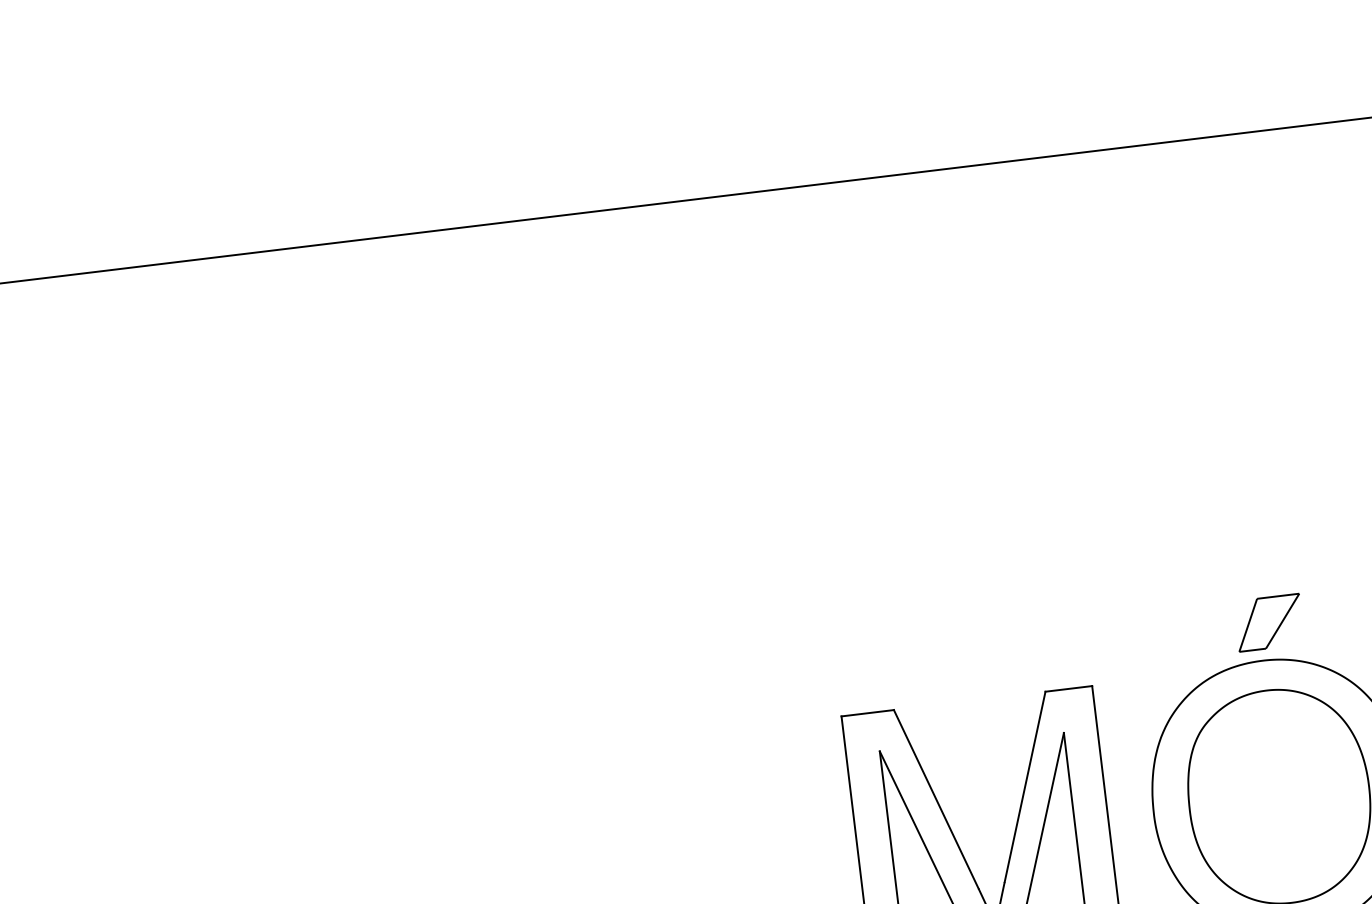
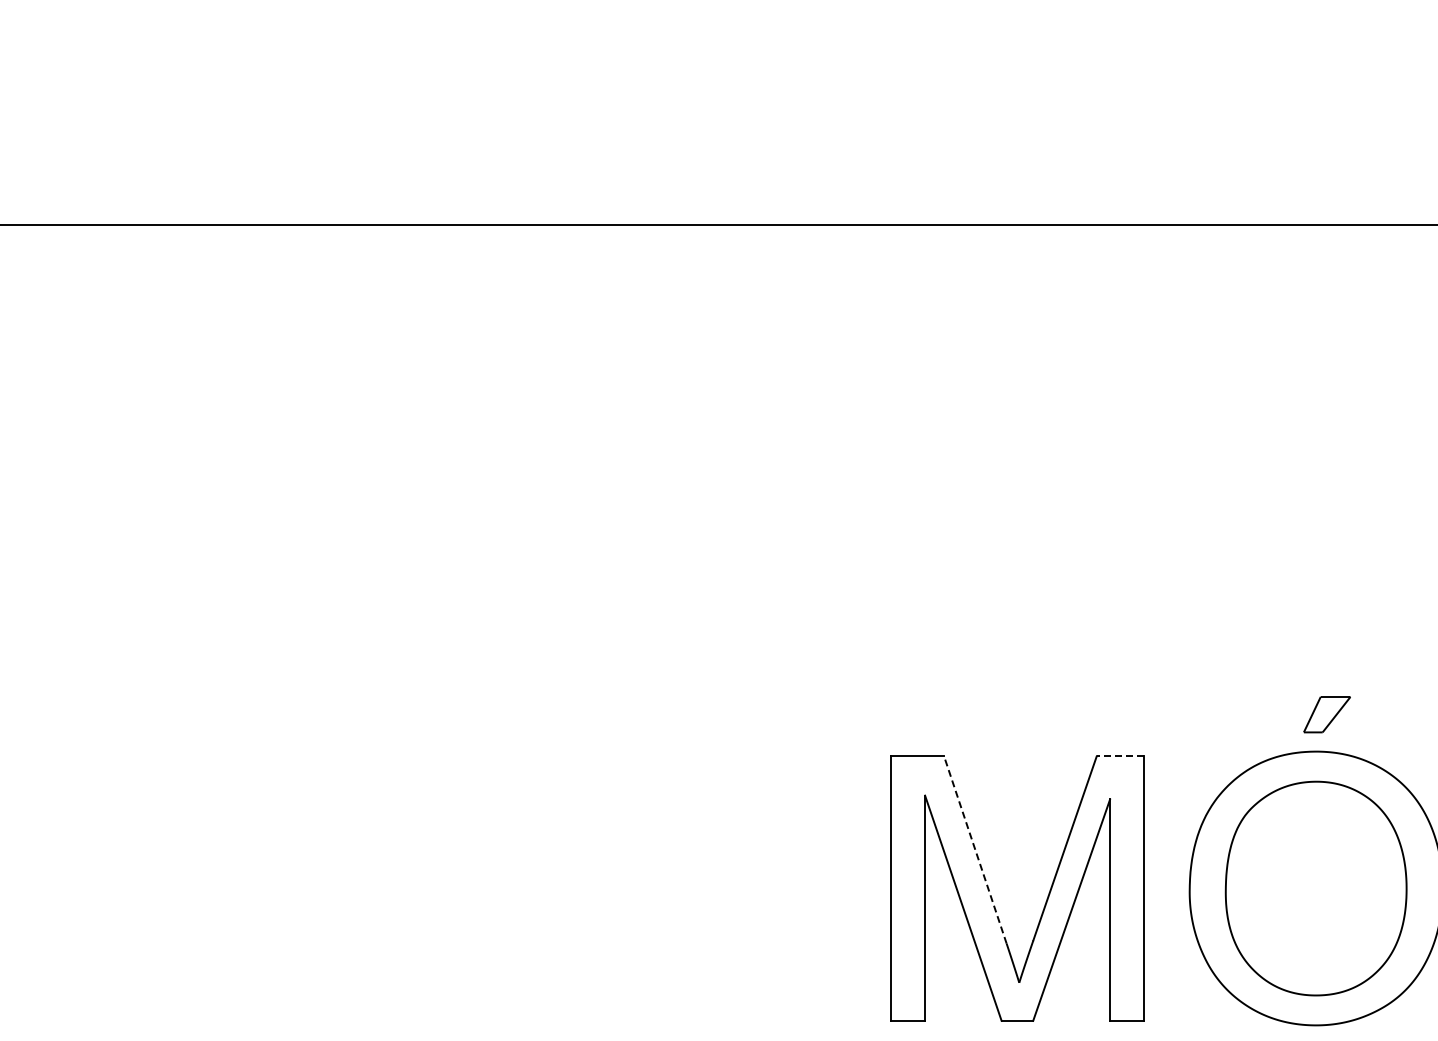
part: (1268, 622) -> (1326, 714), size x0.7
line: (1069, 689) -> (1120, 756), solid -> dashed
line: (936, 798) -> (975, 849), solid -> dashed

